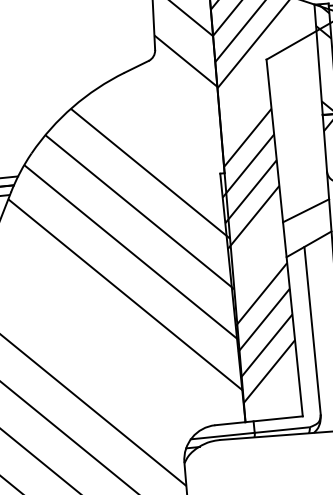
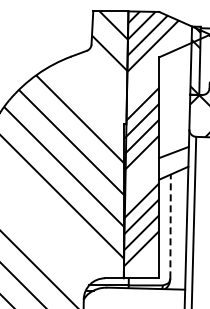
line: (312, 330) -> (170, 226), solid -> dashed

